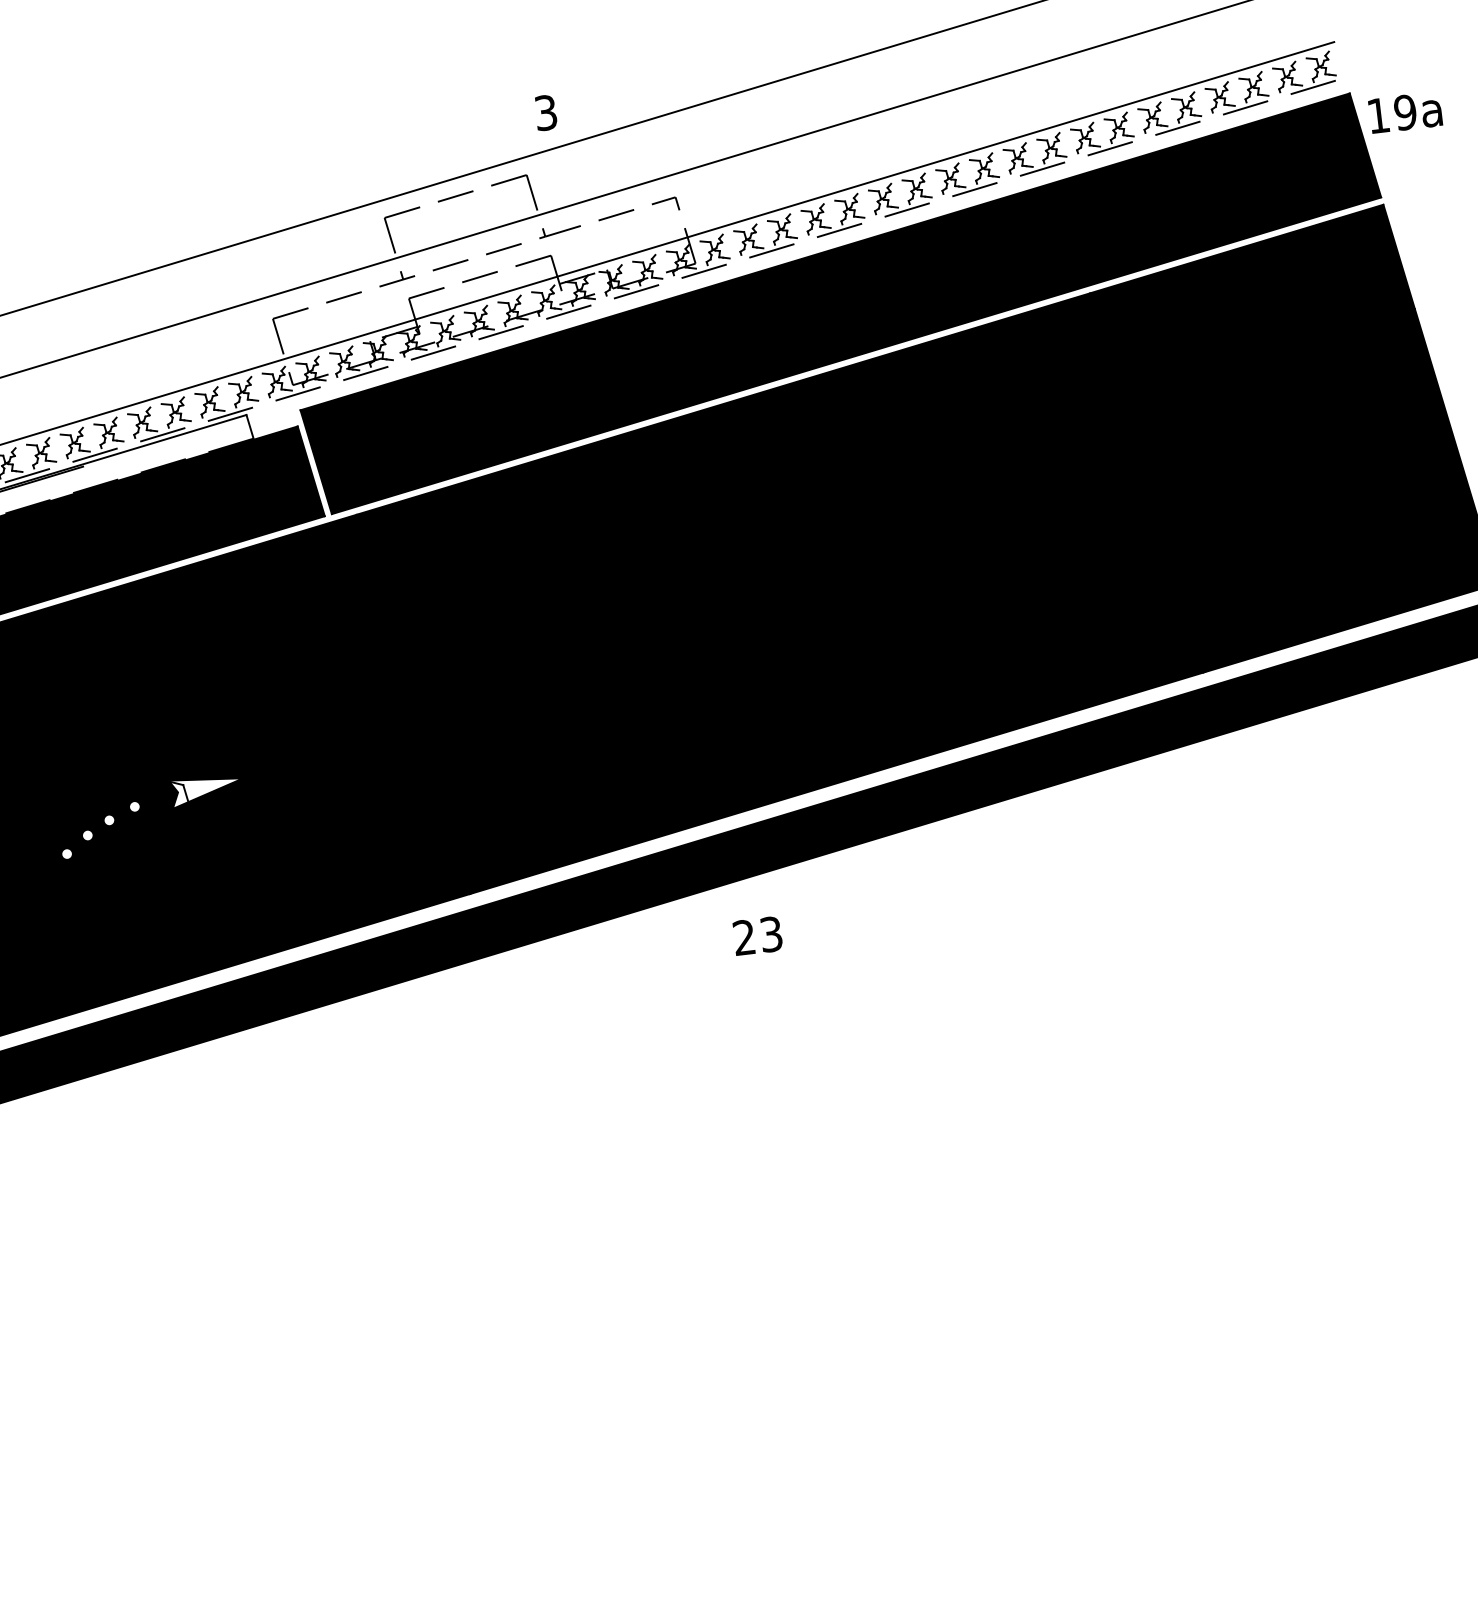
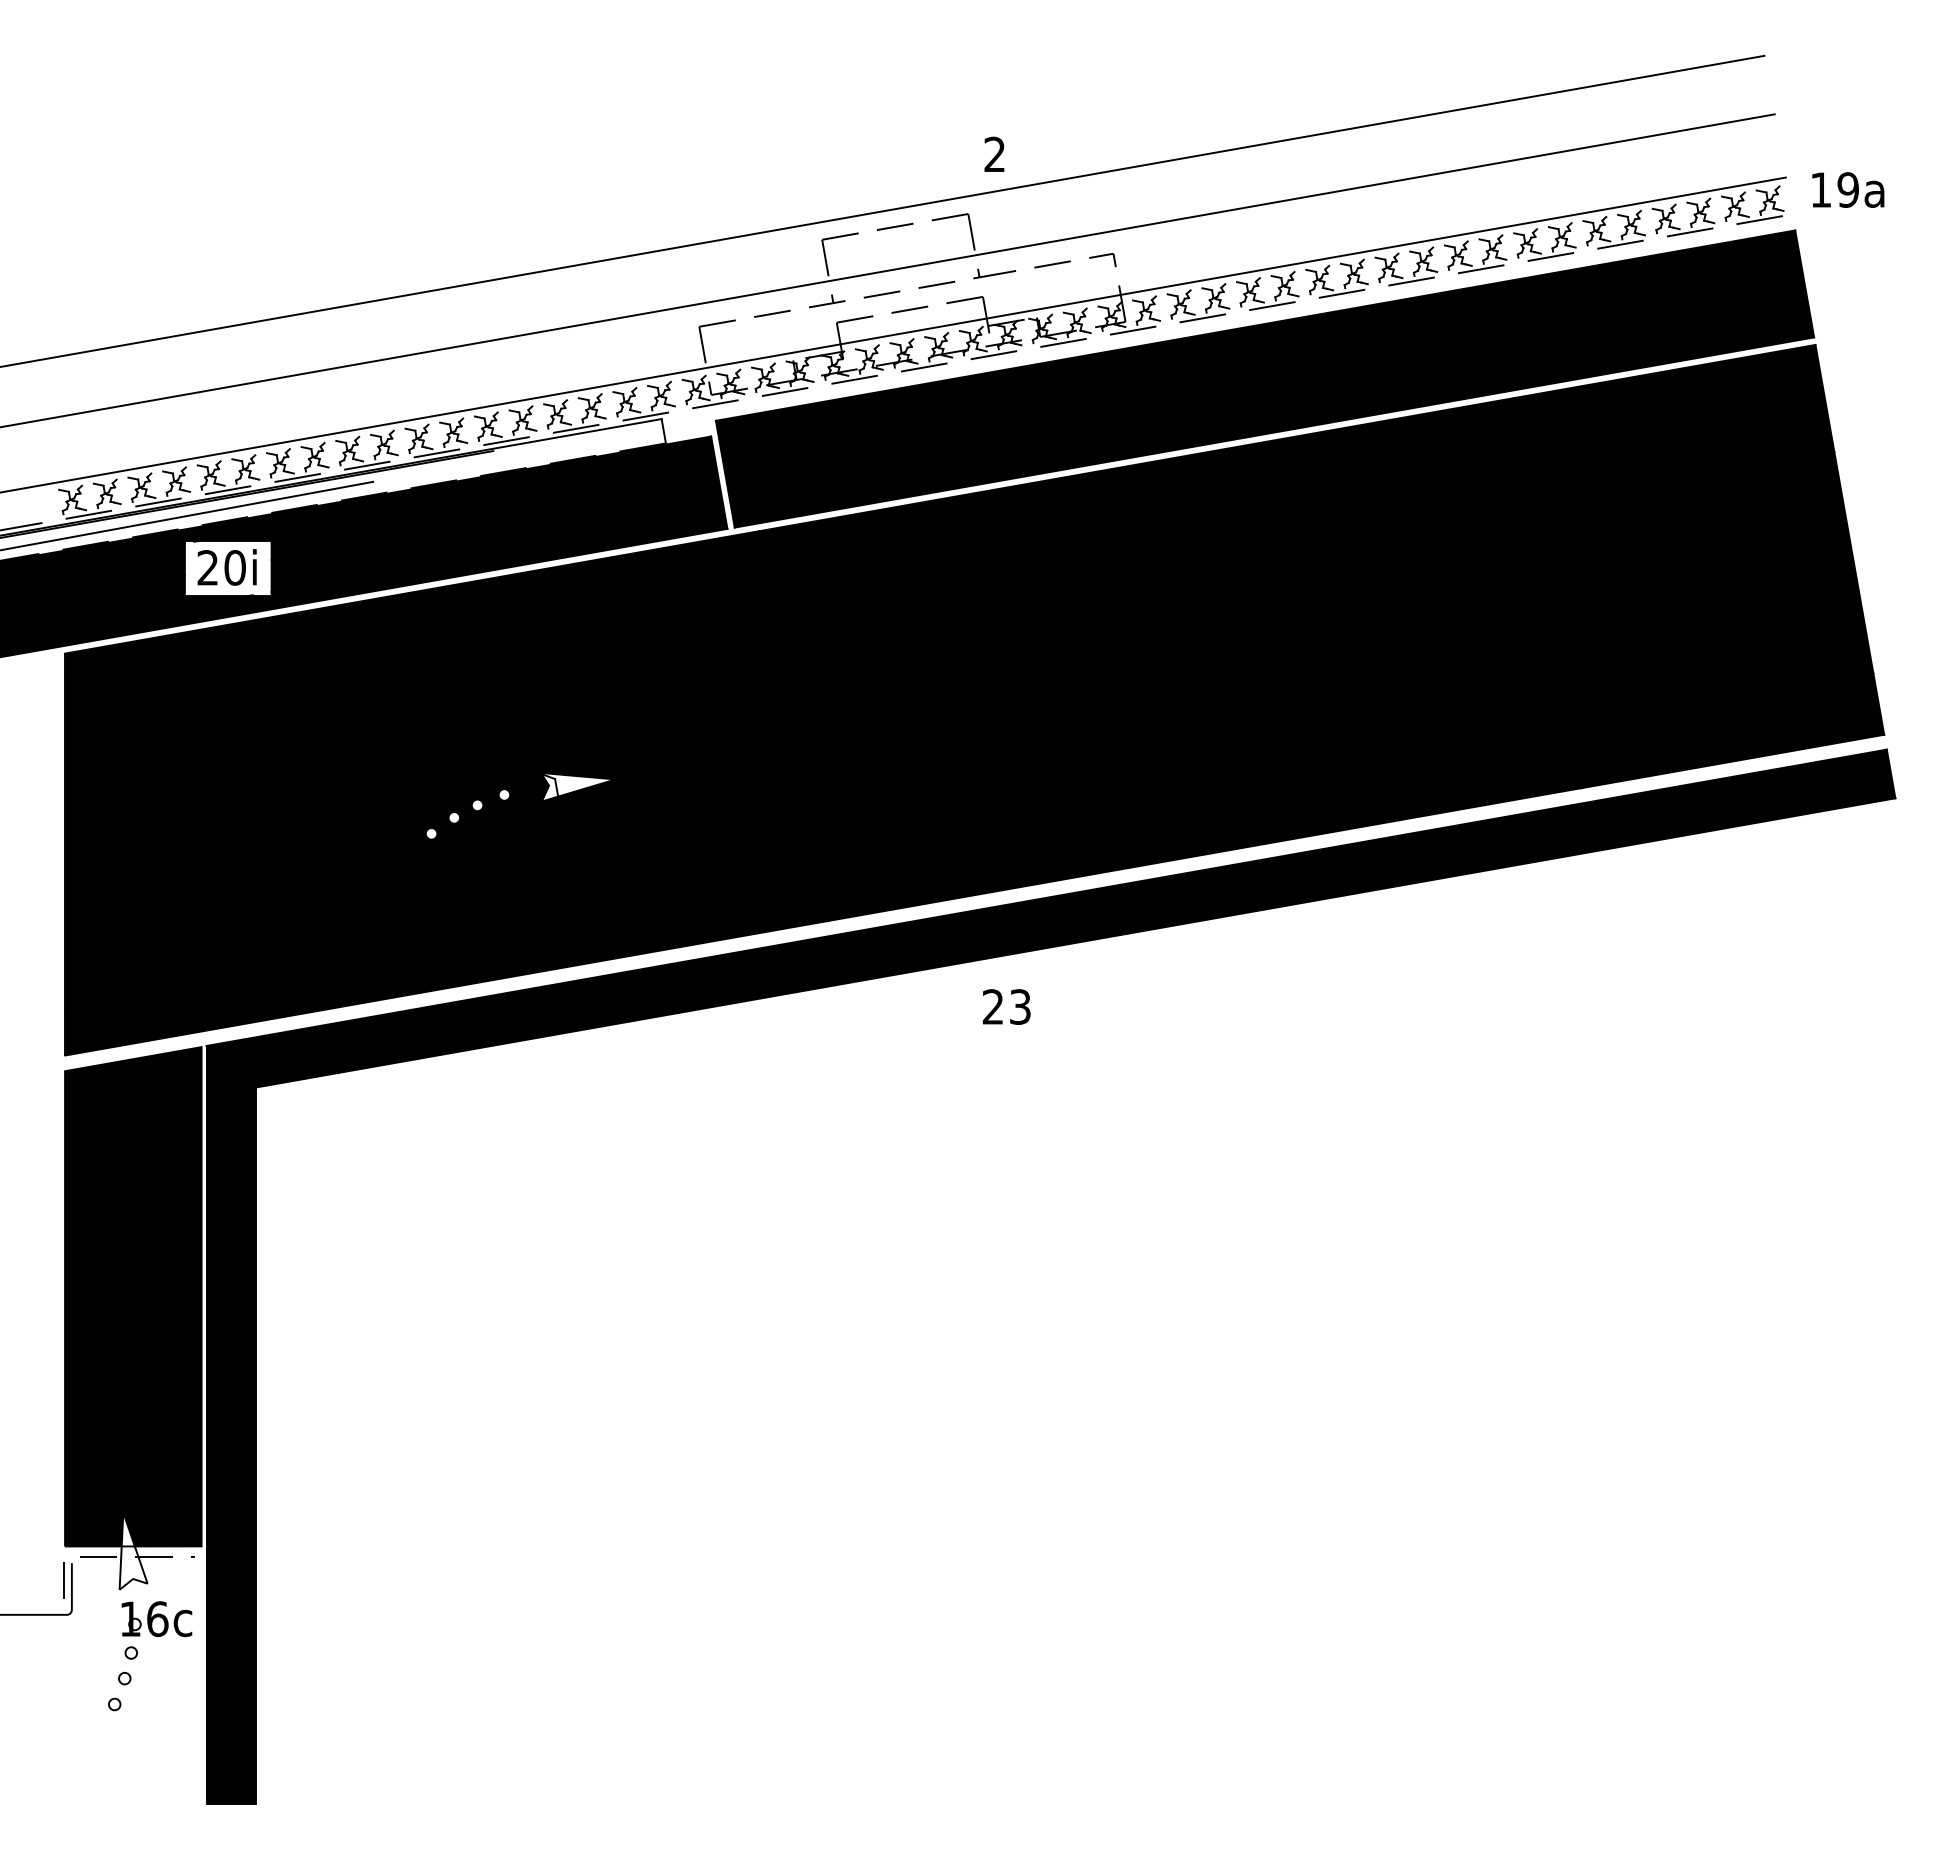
text: (545, 112) -> (994, 154), 3 -> 2
text: (1405, 112) -> (1848, 189), moved
text: (757, 935) -> (1006, 1006), moved

